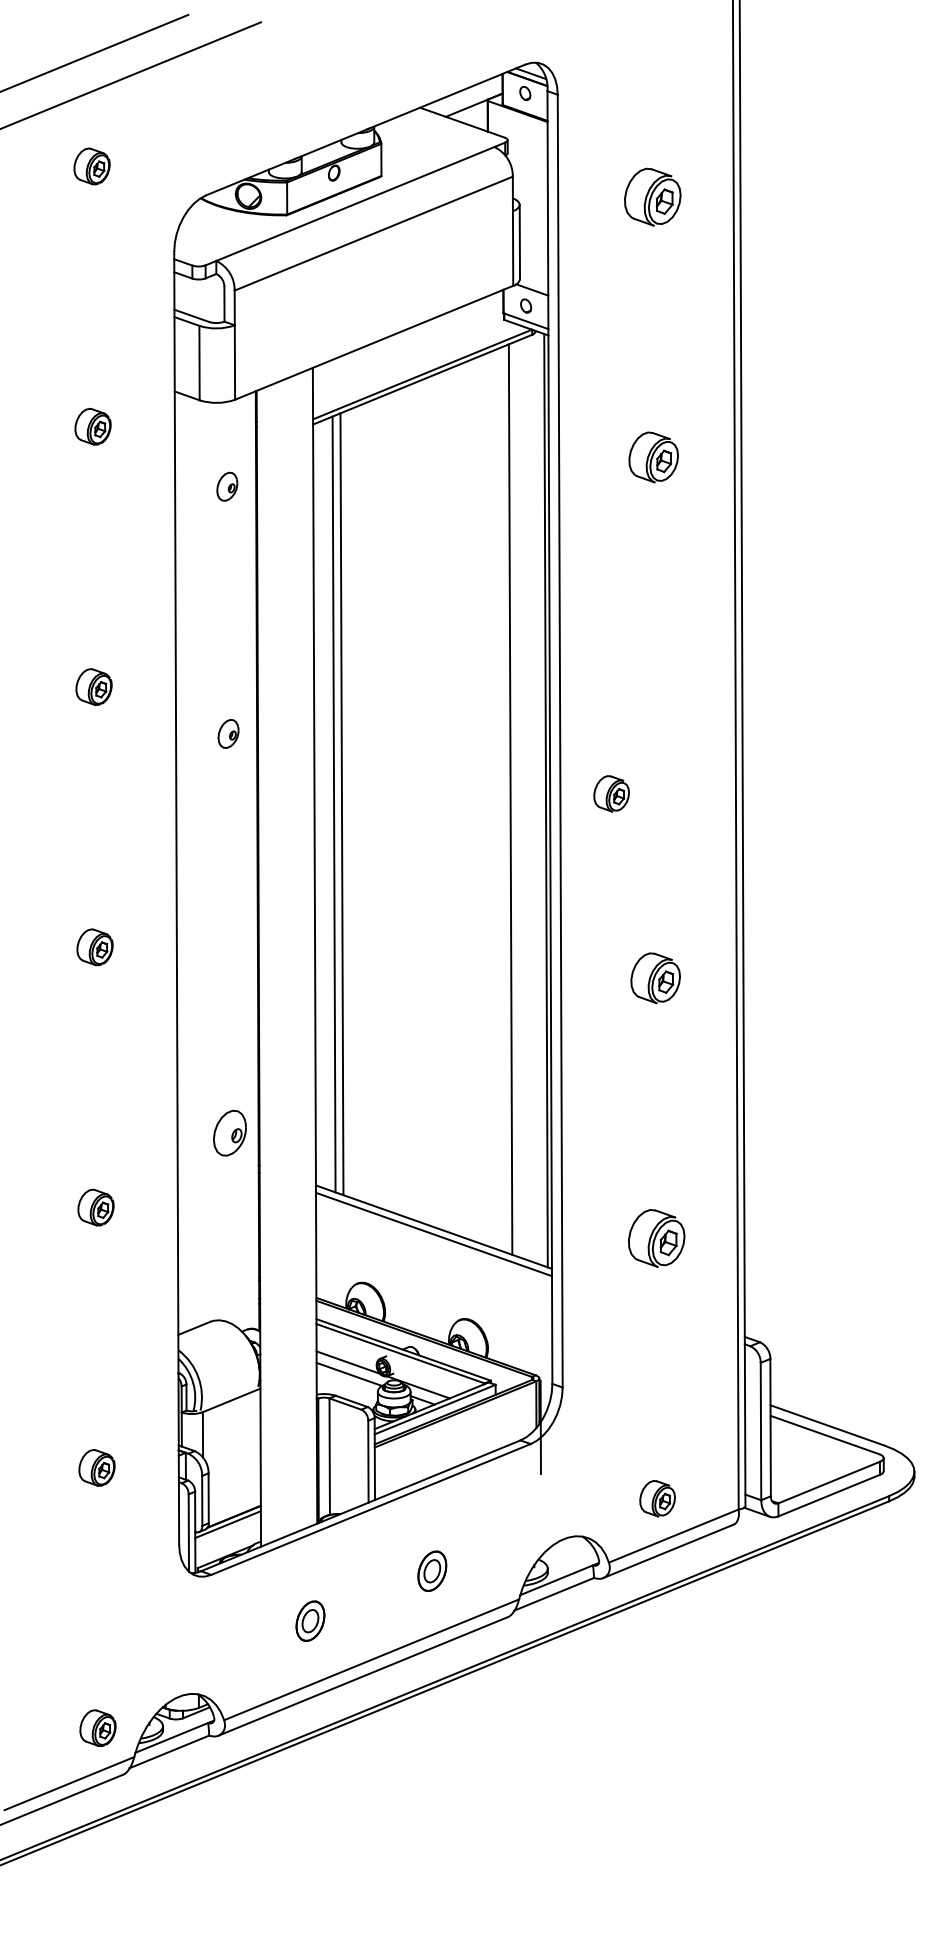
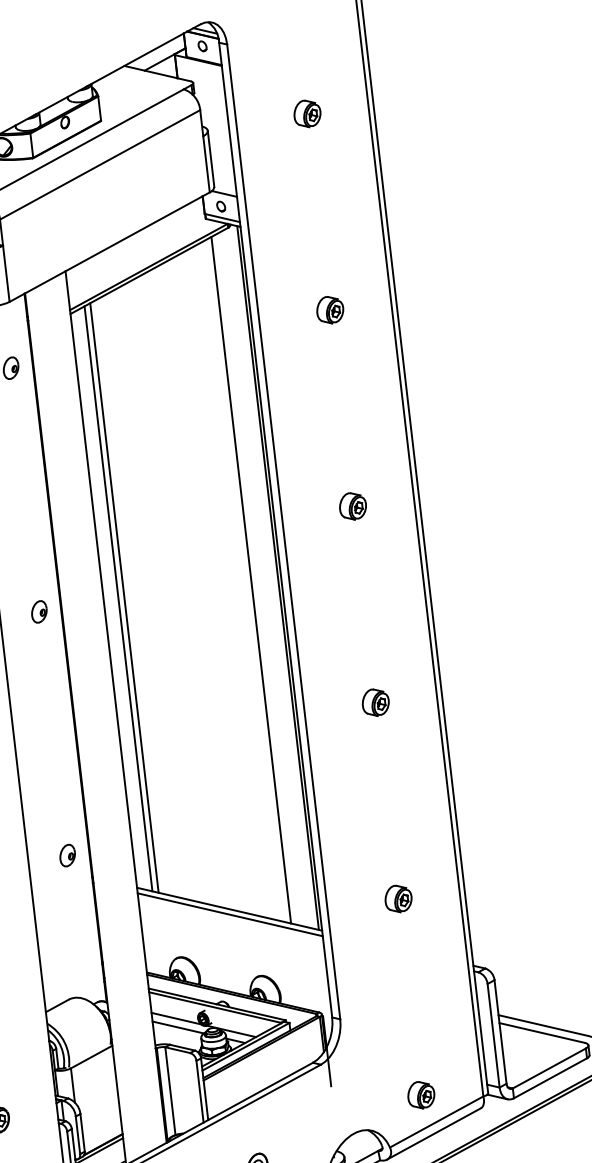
part: (652, 197) -> (307, 114), size x0.62
part: (653, 457) -> (330, 310), size x0.71
part: (228, 733) -> (39, 611), moved
part: (611, 793) -> (352, 506), moved
part: (655, 977) -> (375, 702), size x0.71
part: (229, 1132) -> (67, 855), size x0.62
part: (656, 1238) -> (398, 898), size x0.62

